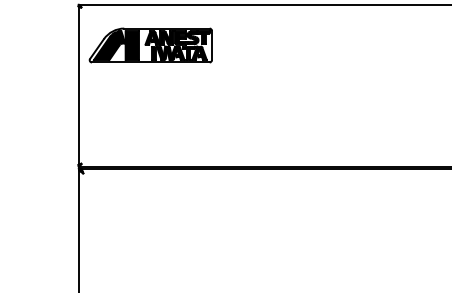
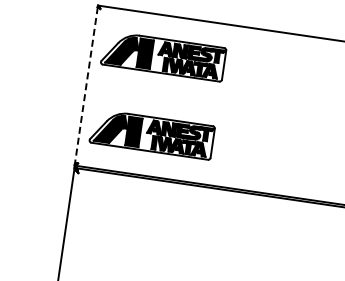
line: (78, 86) -> (86, 86), solid -> dashed
part: (150, 124) -> (151, 134), added

